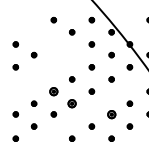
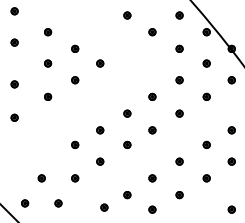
part: (53, 91) -> (127, 113), size x0.62
part: (72, 103) -> (152, 130), size x0.62
part: (111, 114) -> (206, 144), size x0.62

